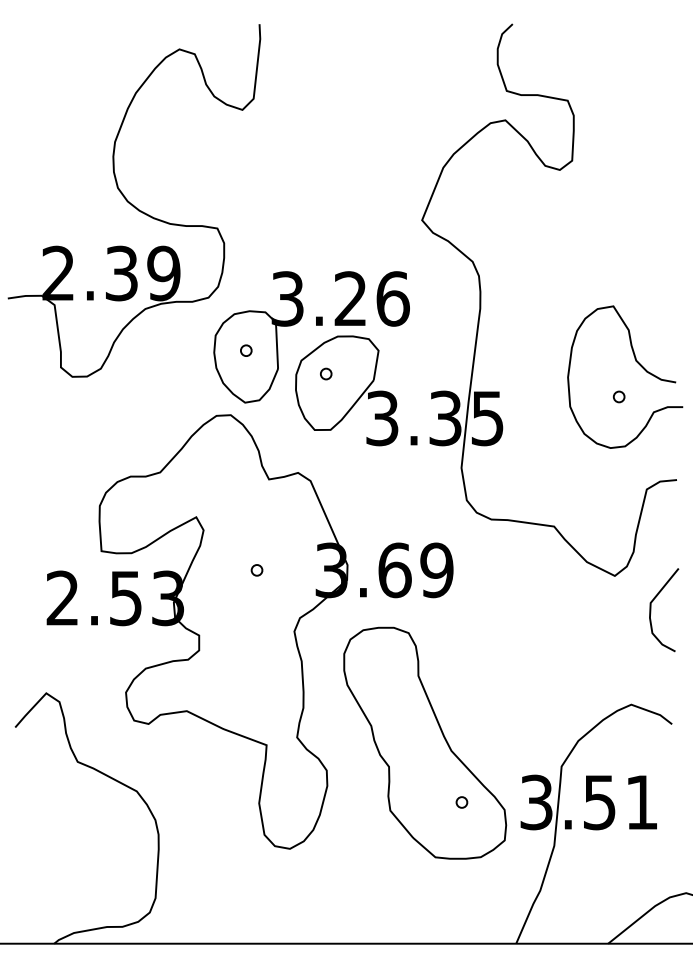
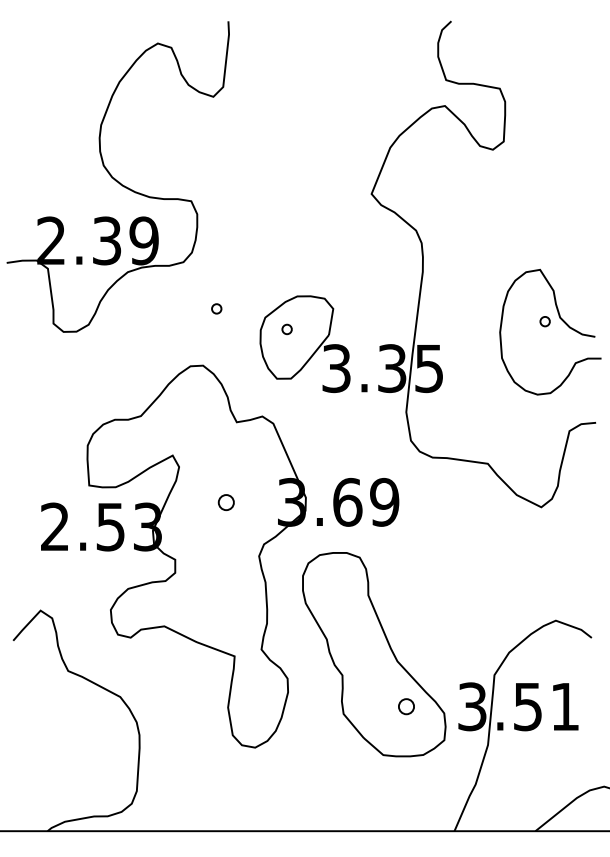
part: (316, 325) -> (278, 286), removed
part: (618, 396) -> (544, 321), moved
part: (256, 569) -> (225, 501), size x1.6
curve: (651, 610) -> (573, 537), removed
part: (461, 802) -> (406, 706), size x1.6

